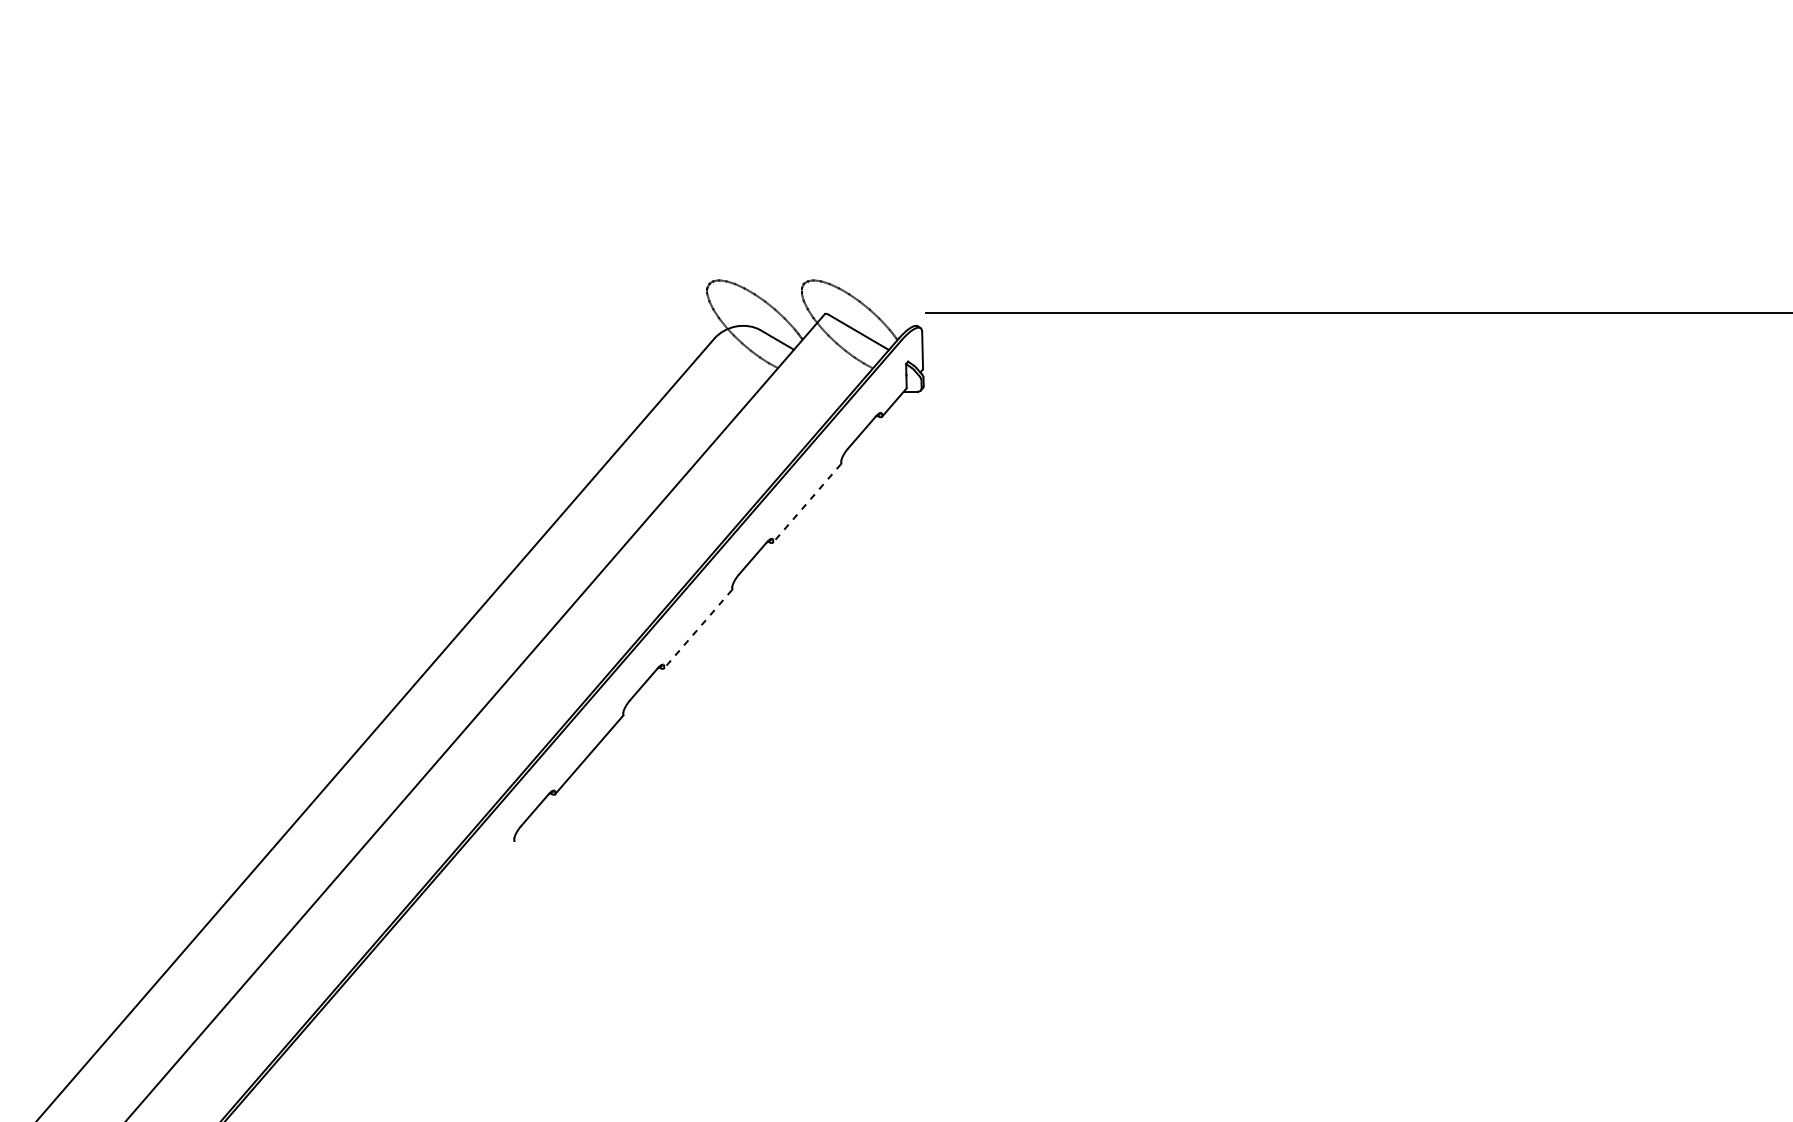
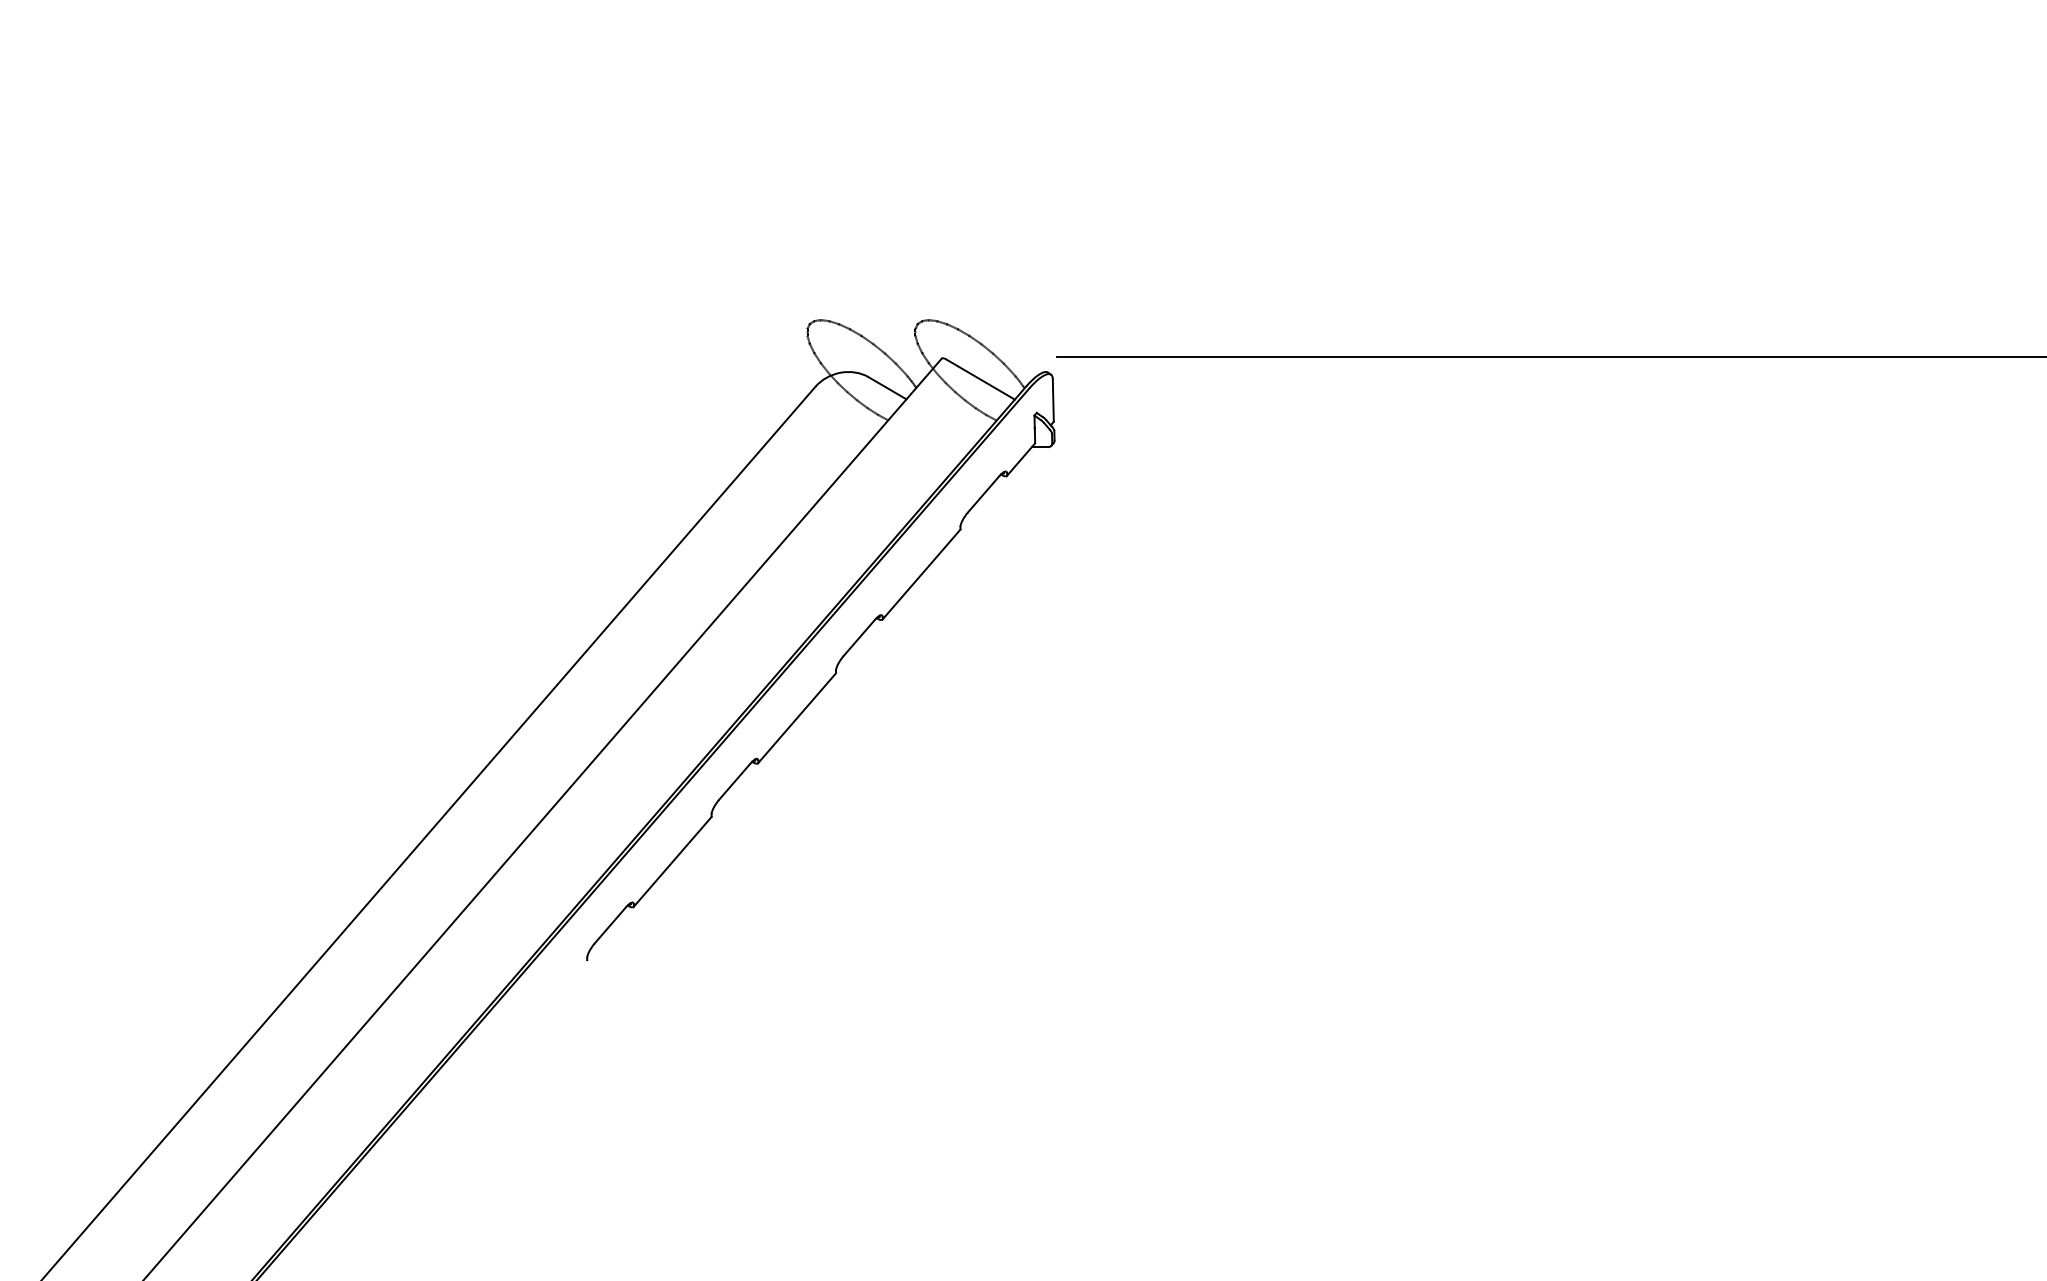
line: (807, 504) -> (921, 575), dashed -> solid
line: (697, 629) -> (796, 718), dashed -> solid

